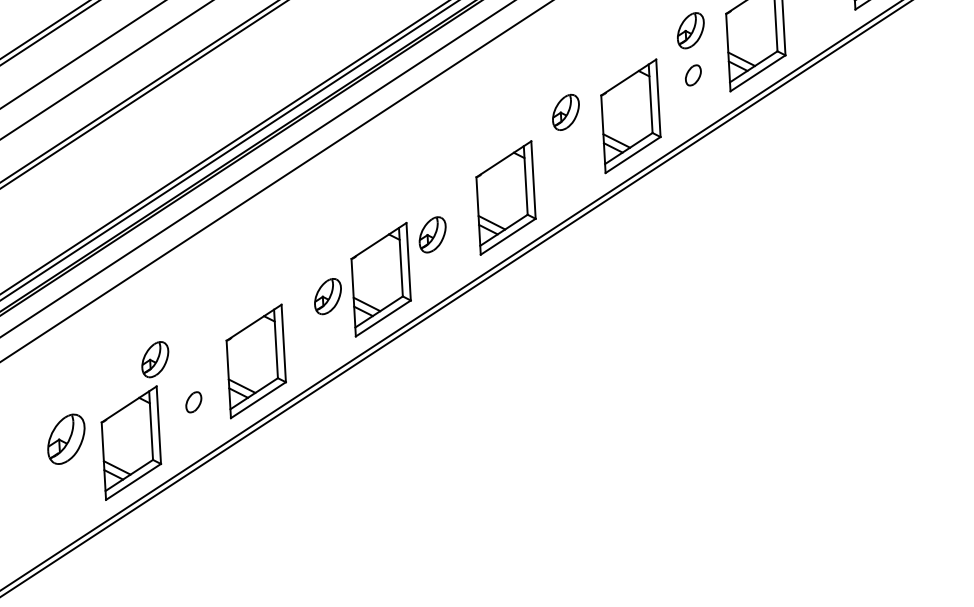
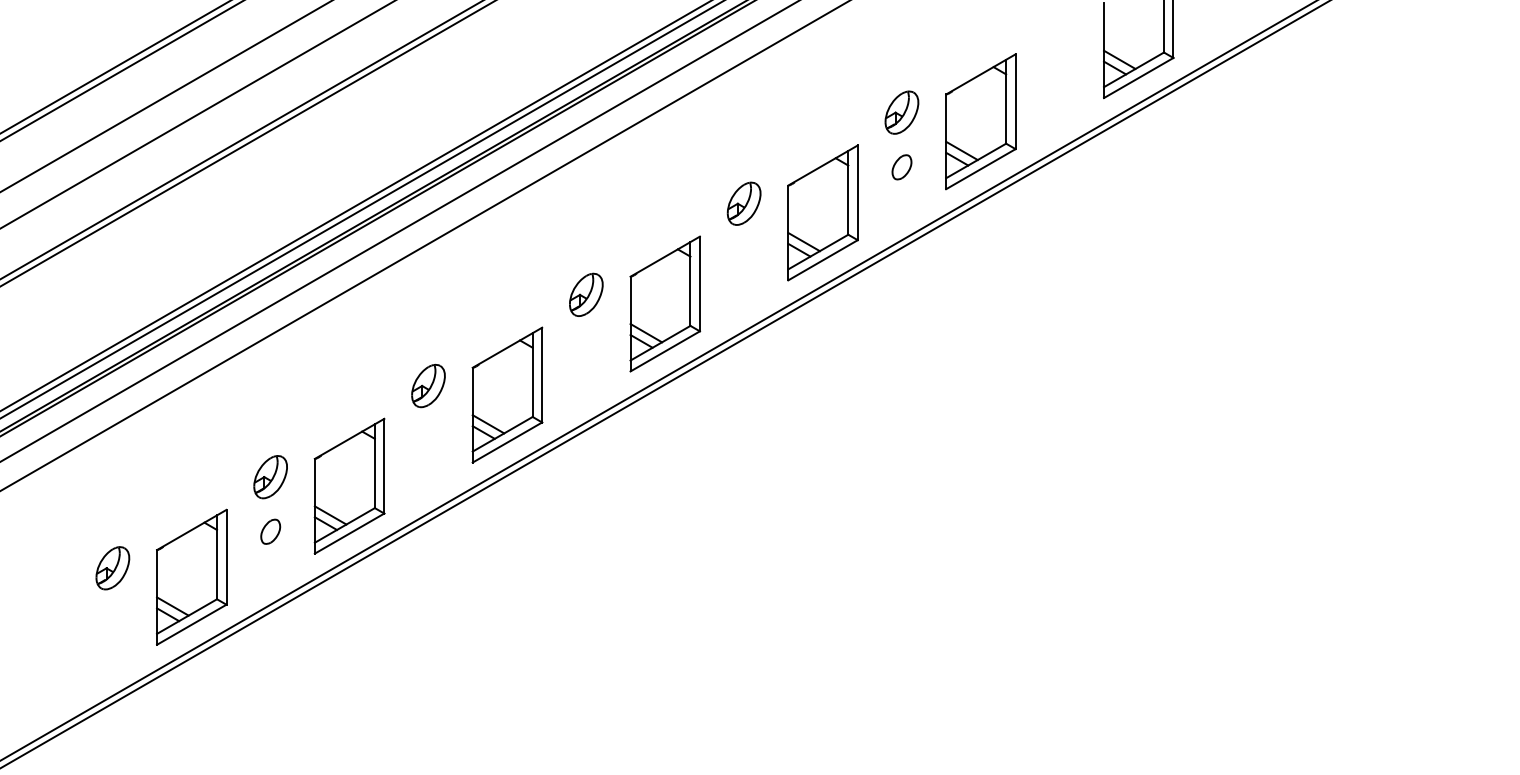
part: (432, 234) -> (586, 294), moved
part: (327, 296) -> (428, 385), moved
part: (155, 359) -> (270, 477), moved
part: (66, 439) -> (112, 568), size x0.71

